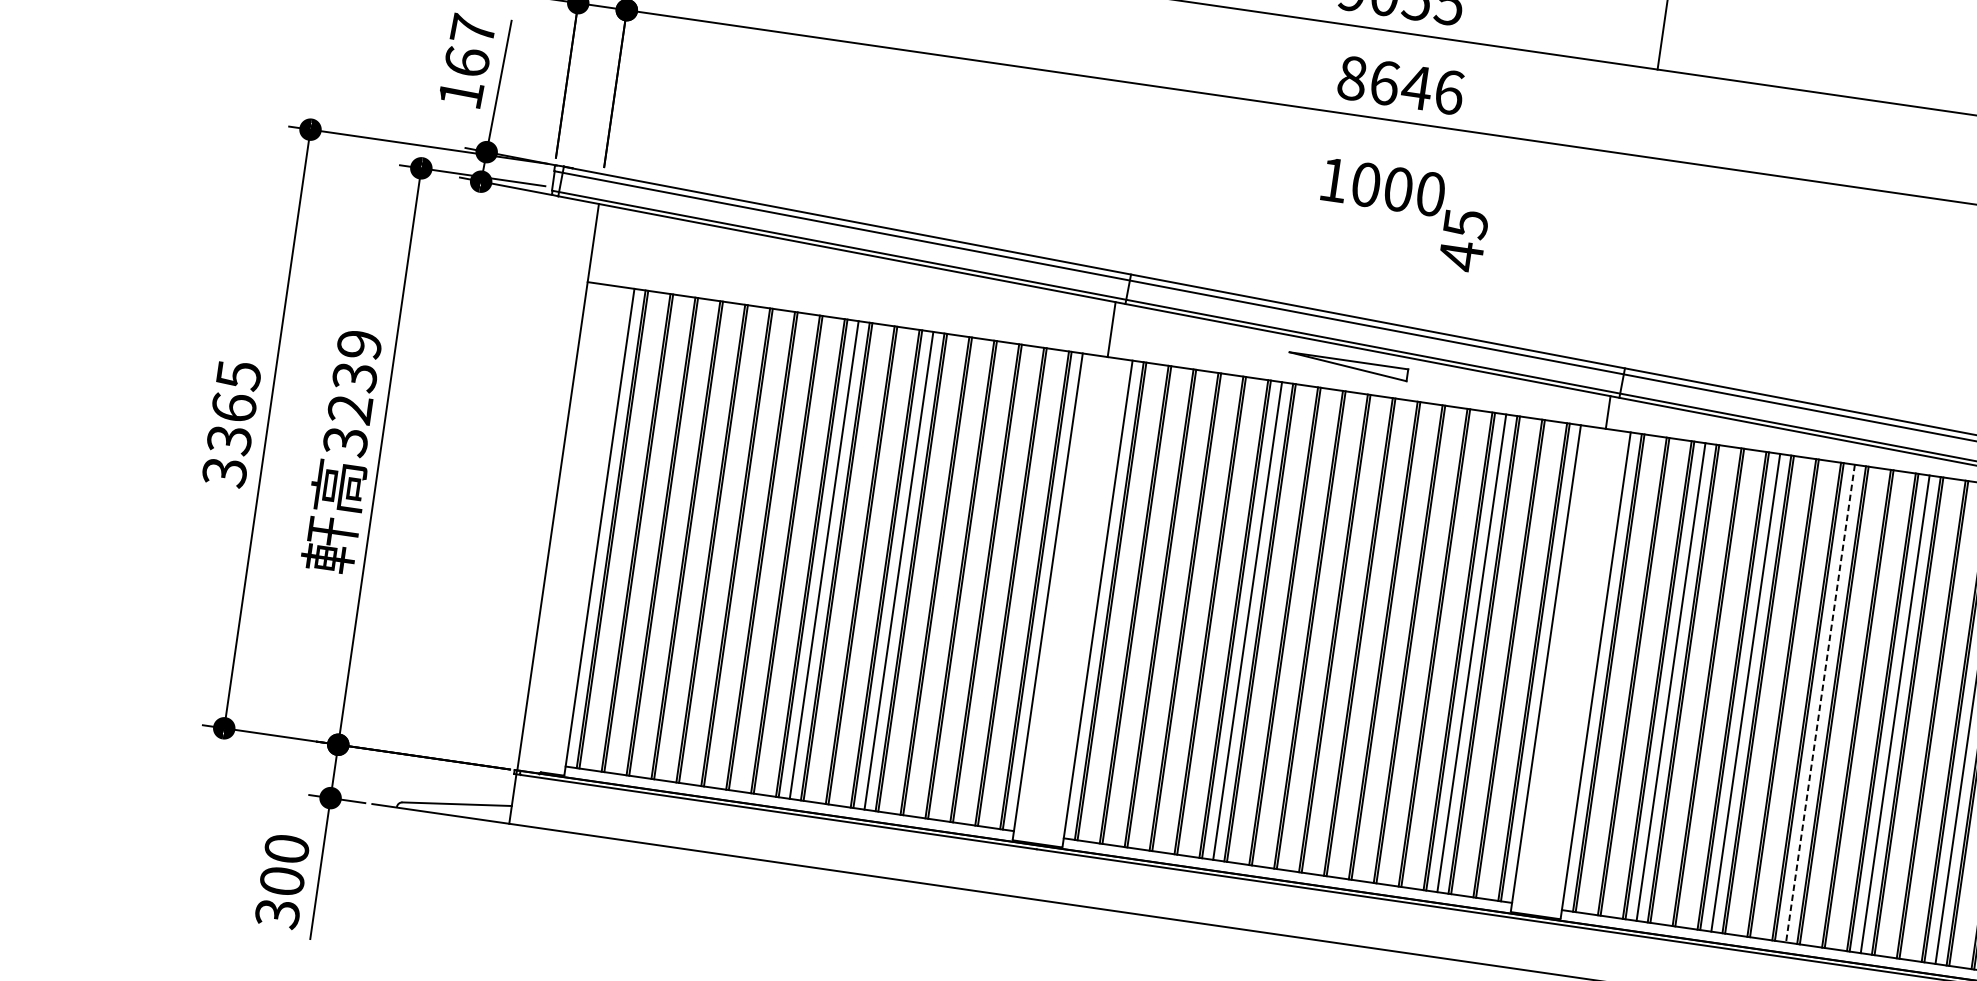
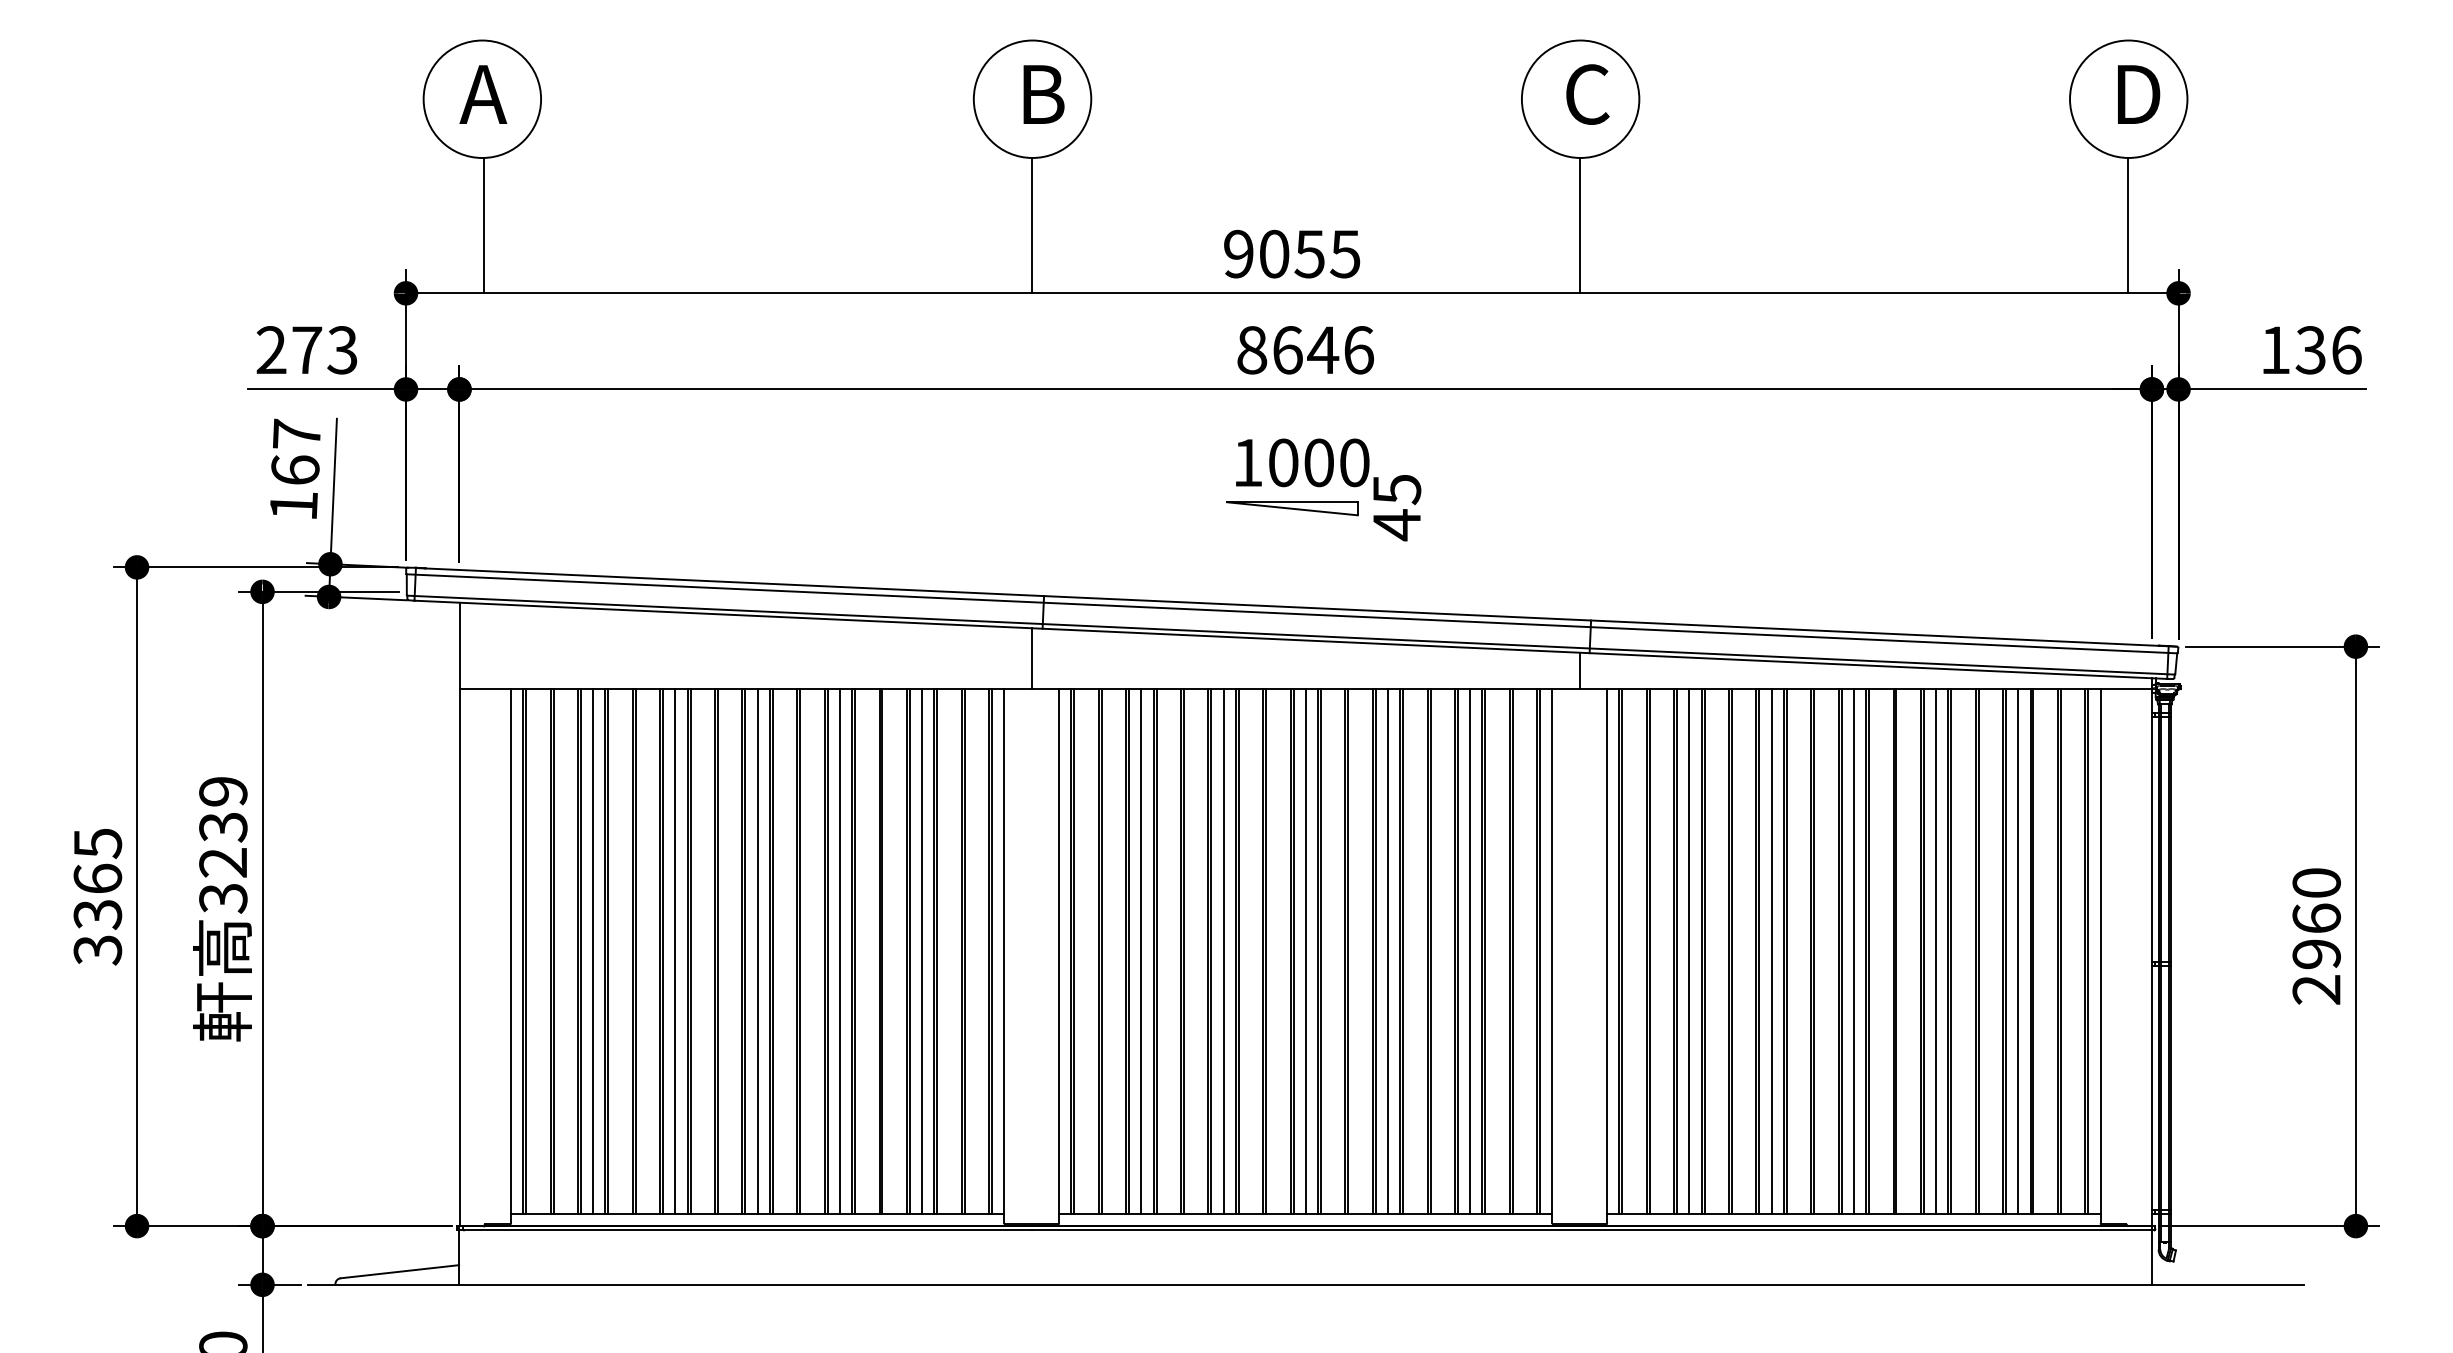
part: (1348, 366) -> (1292, 508), moved
line: (675, 538) -> (593, 951), added
line: (749, 549) -> (675, 951), added
line: (974, 581) -> (922, 951), added
line: (1173, 610) -> (1141, 951), added
line: (1322, 631) -> (1305, 951), added
line: (1396, 642) -> (1387, 951), added
line: (1820, 703) -> (1853, 951), dashed -> solid

